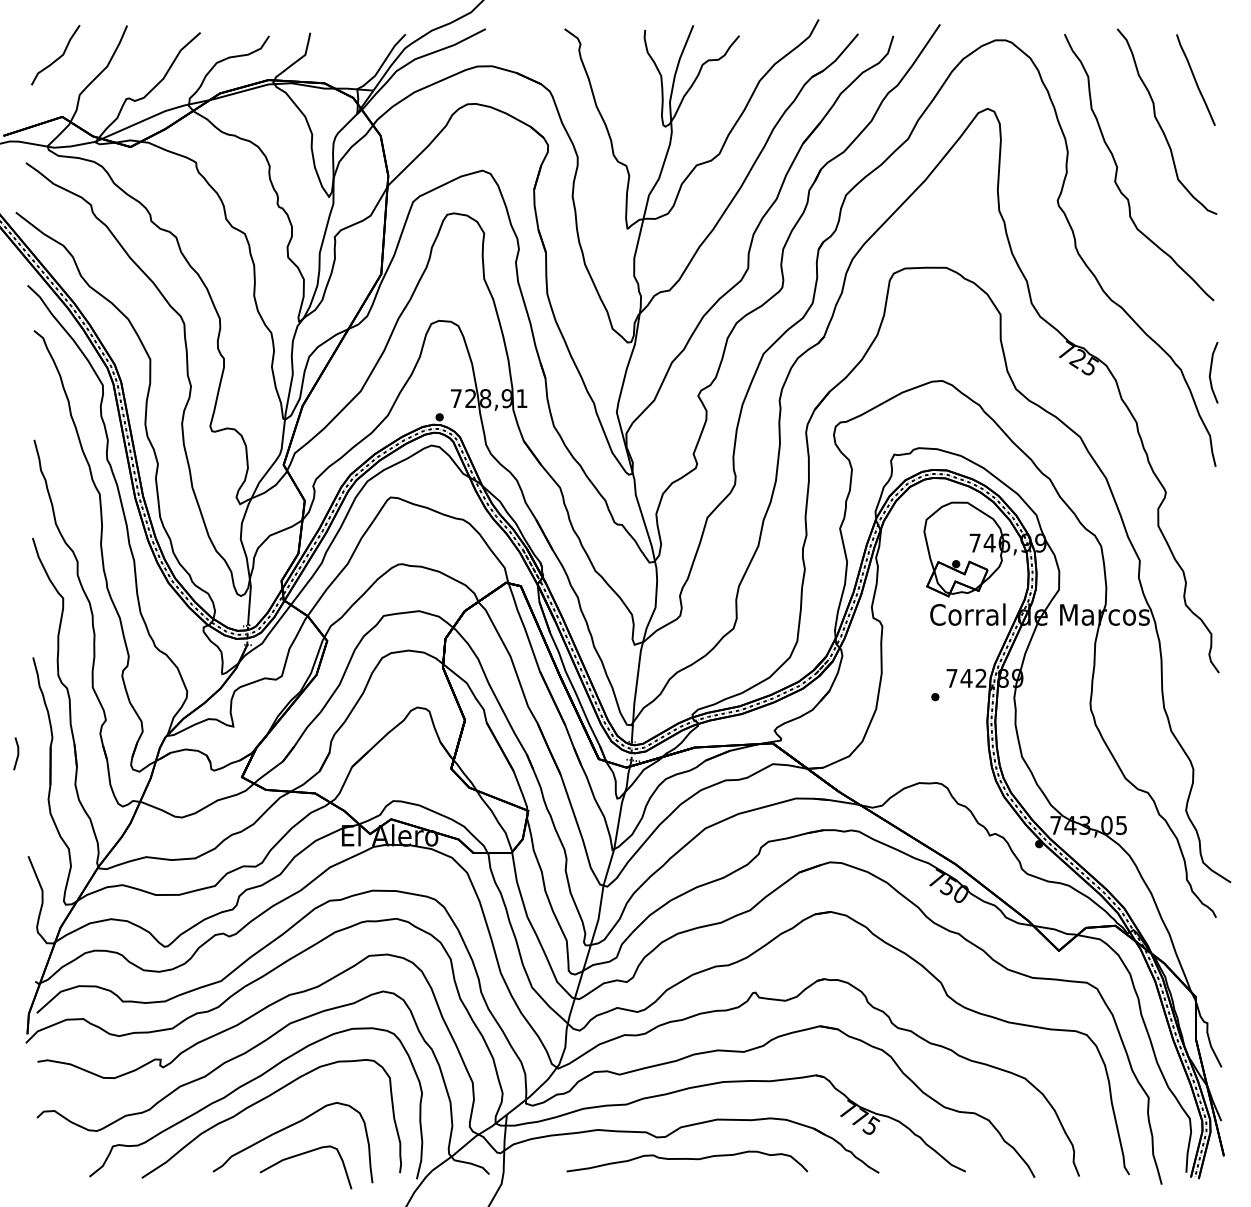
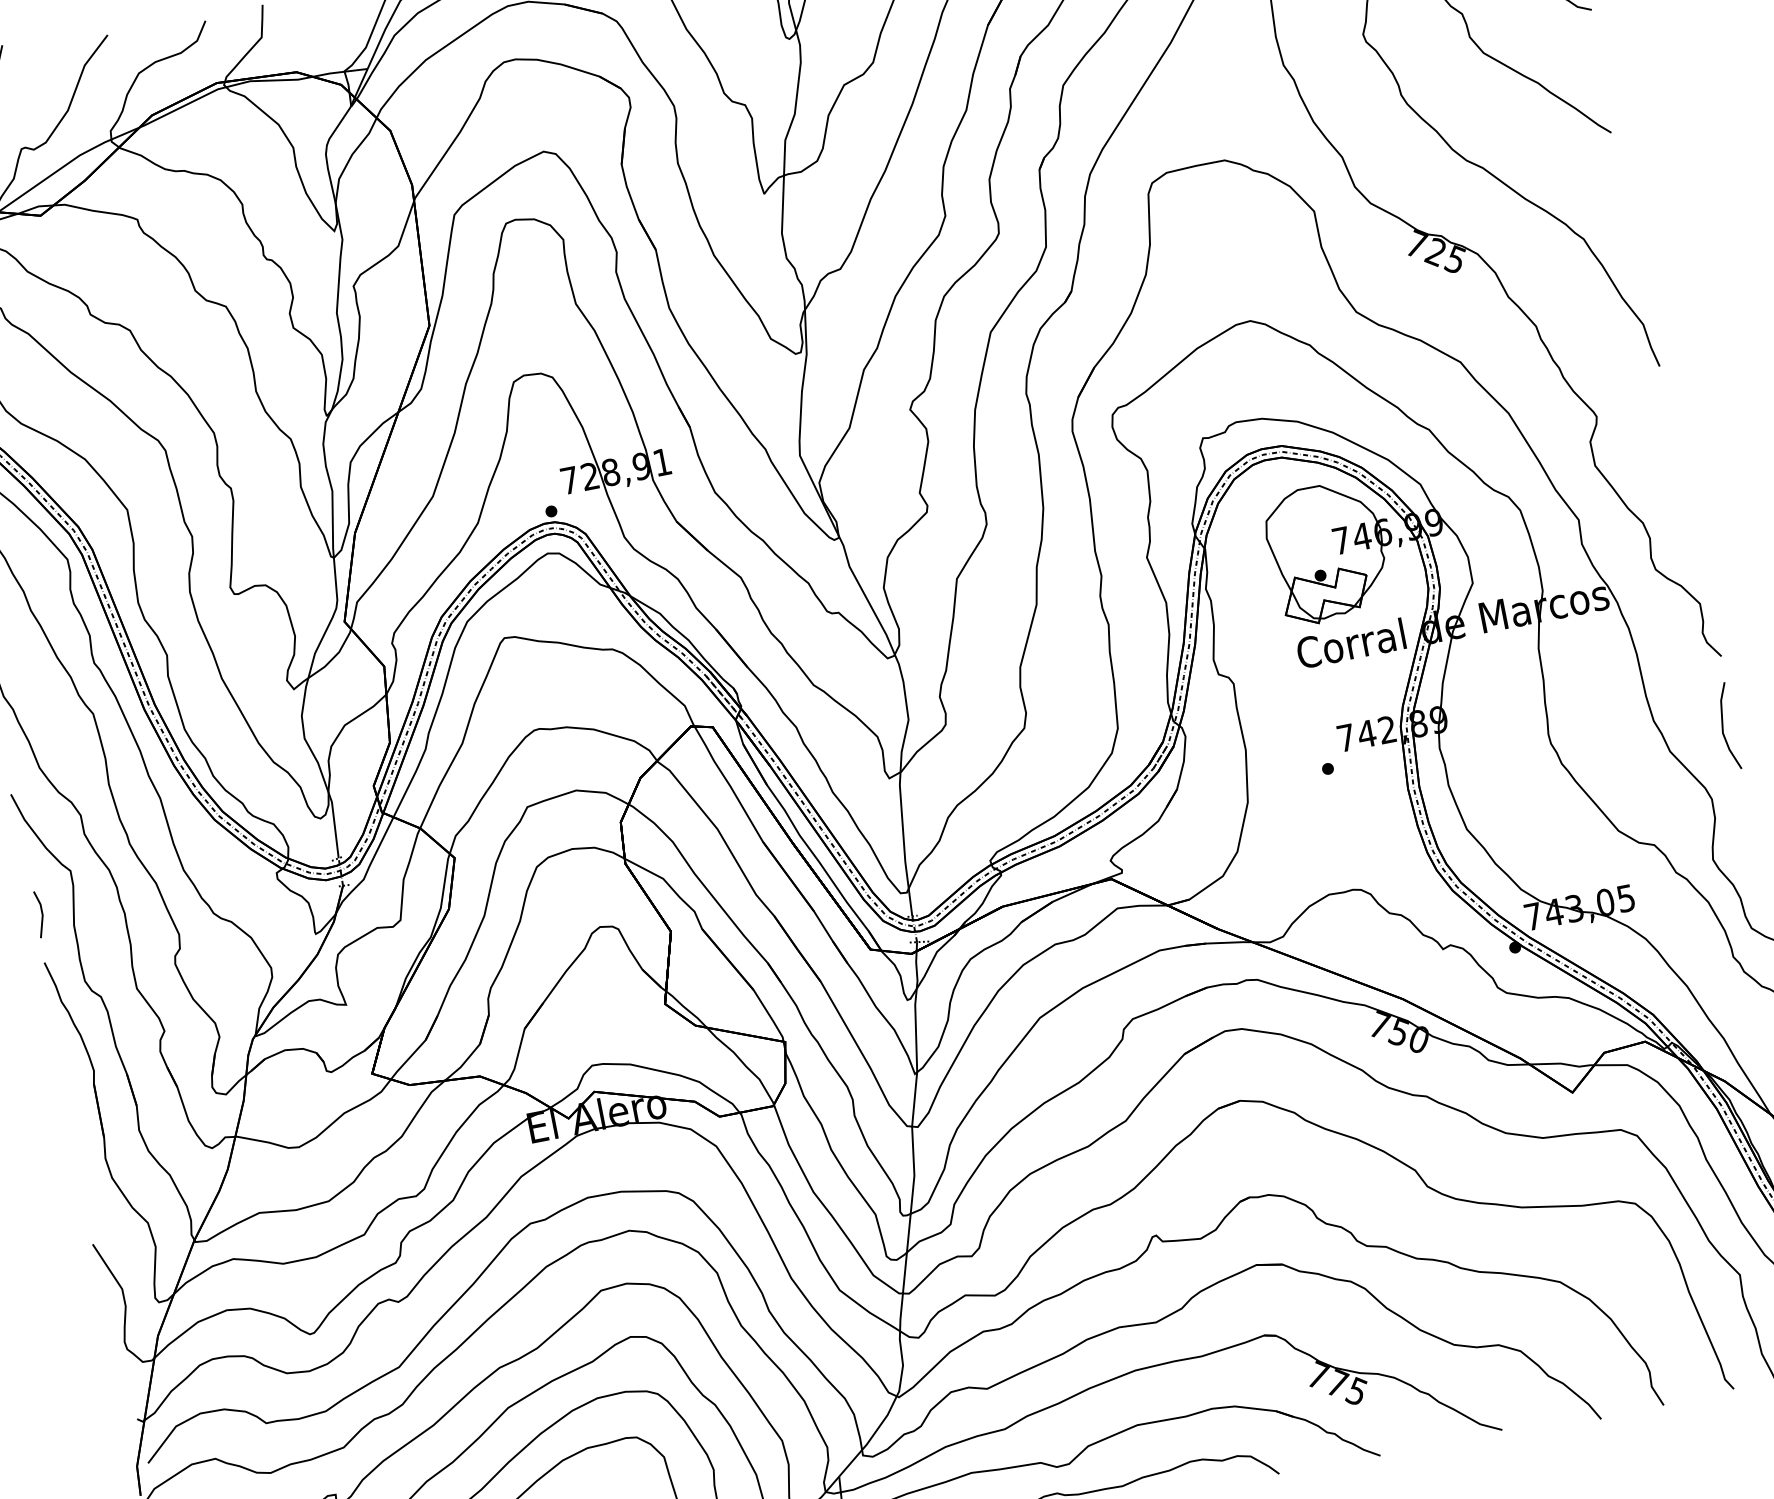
line: (1211, 372) -> (1724, 726), moved
line: (17, 753) -> (41, 913), moved

